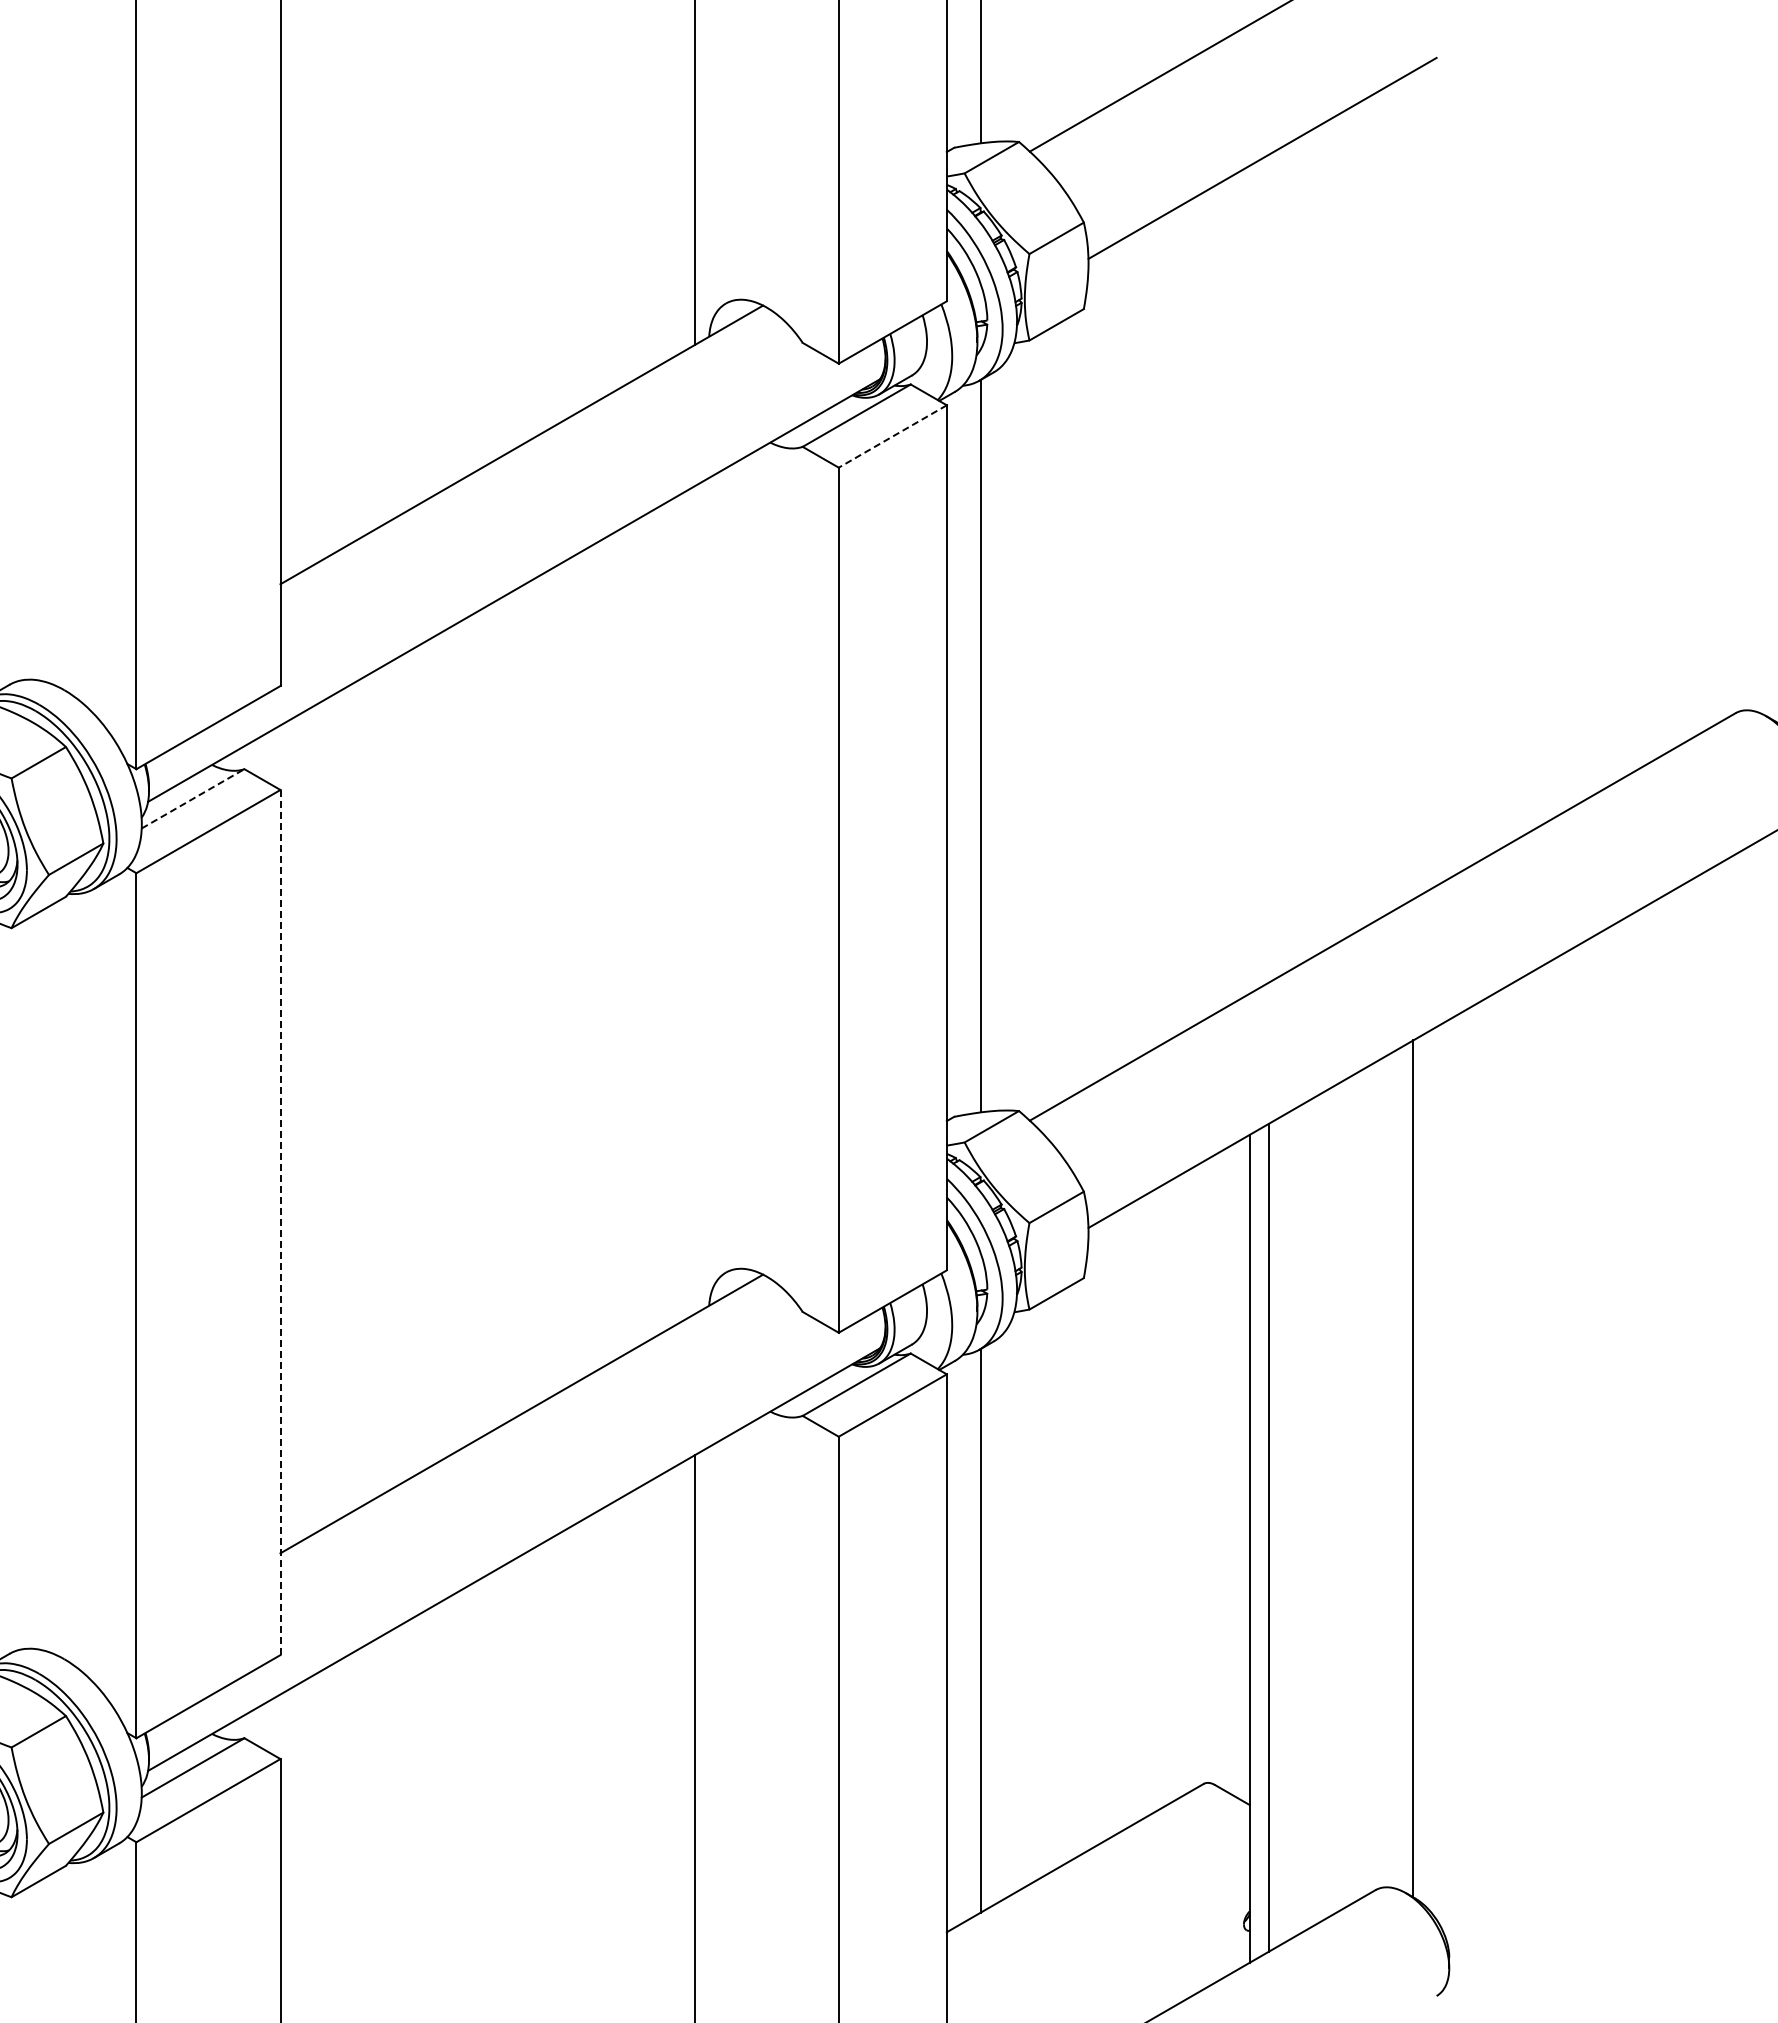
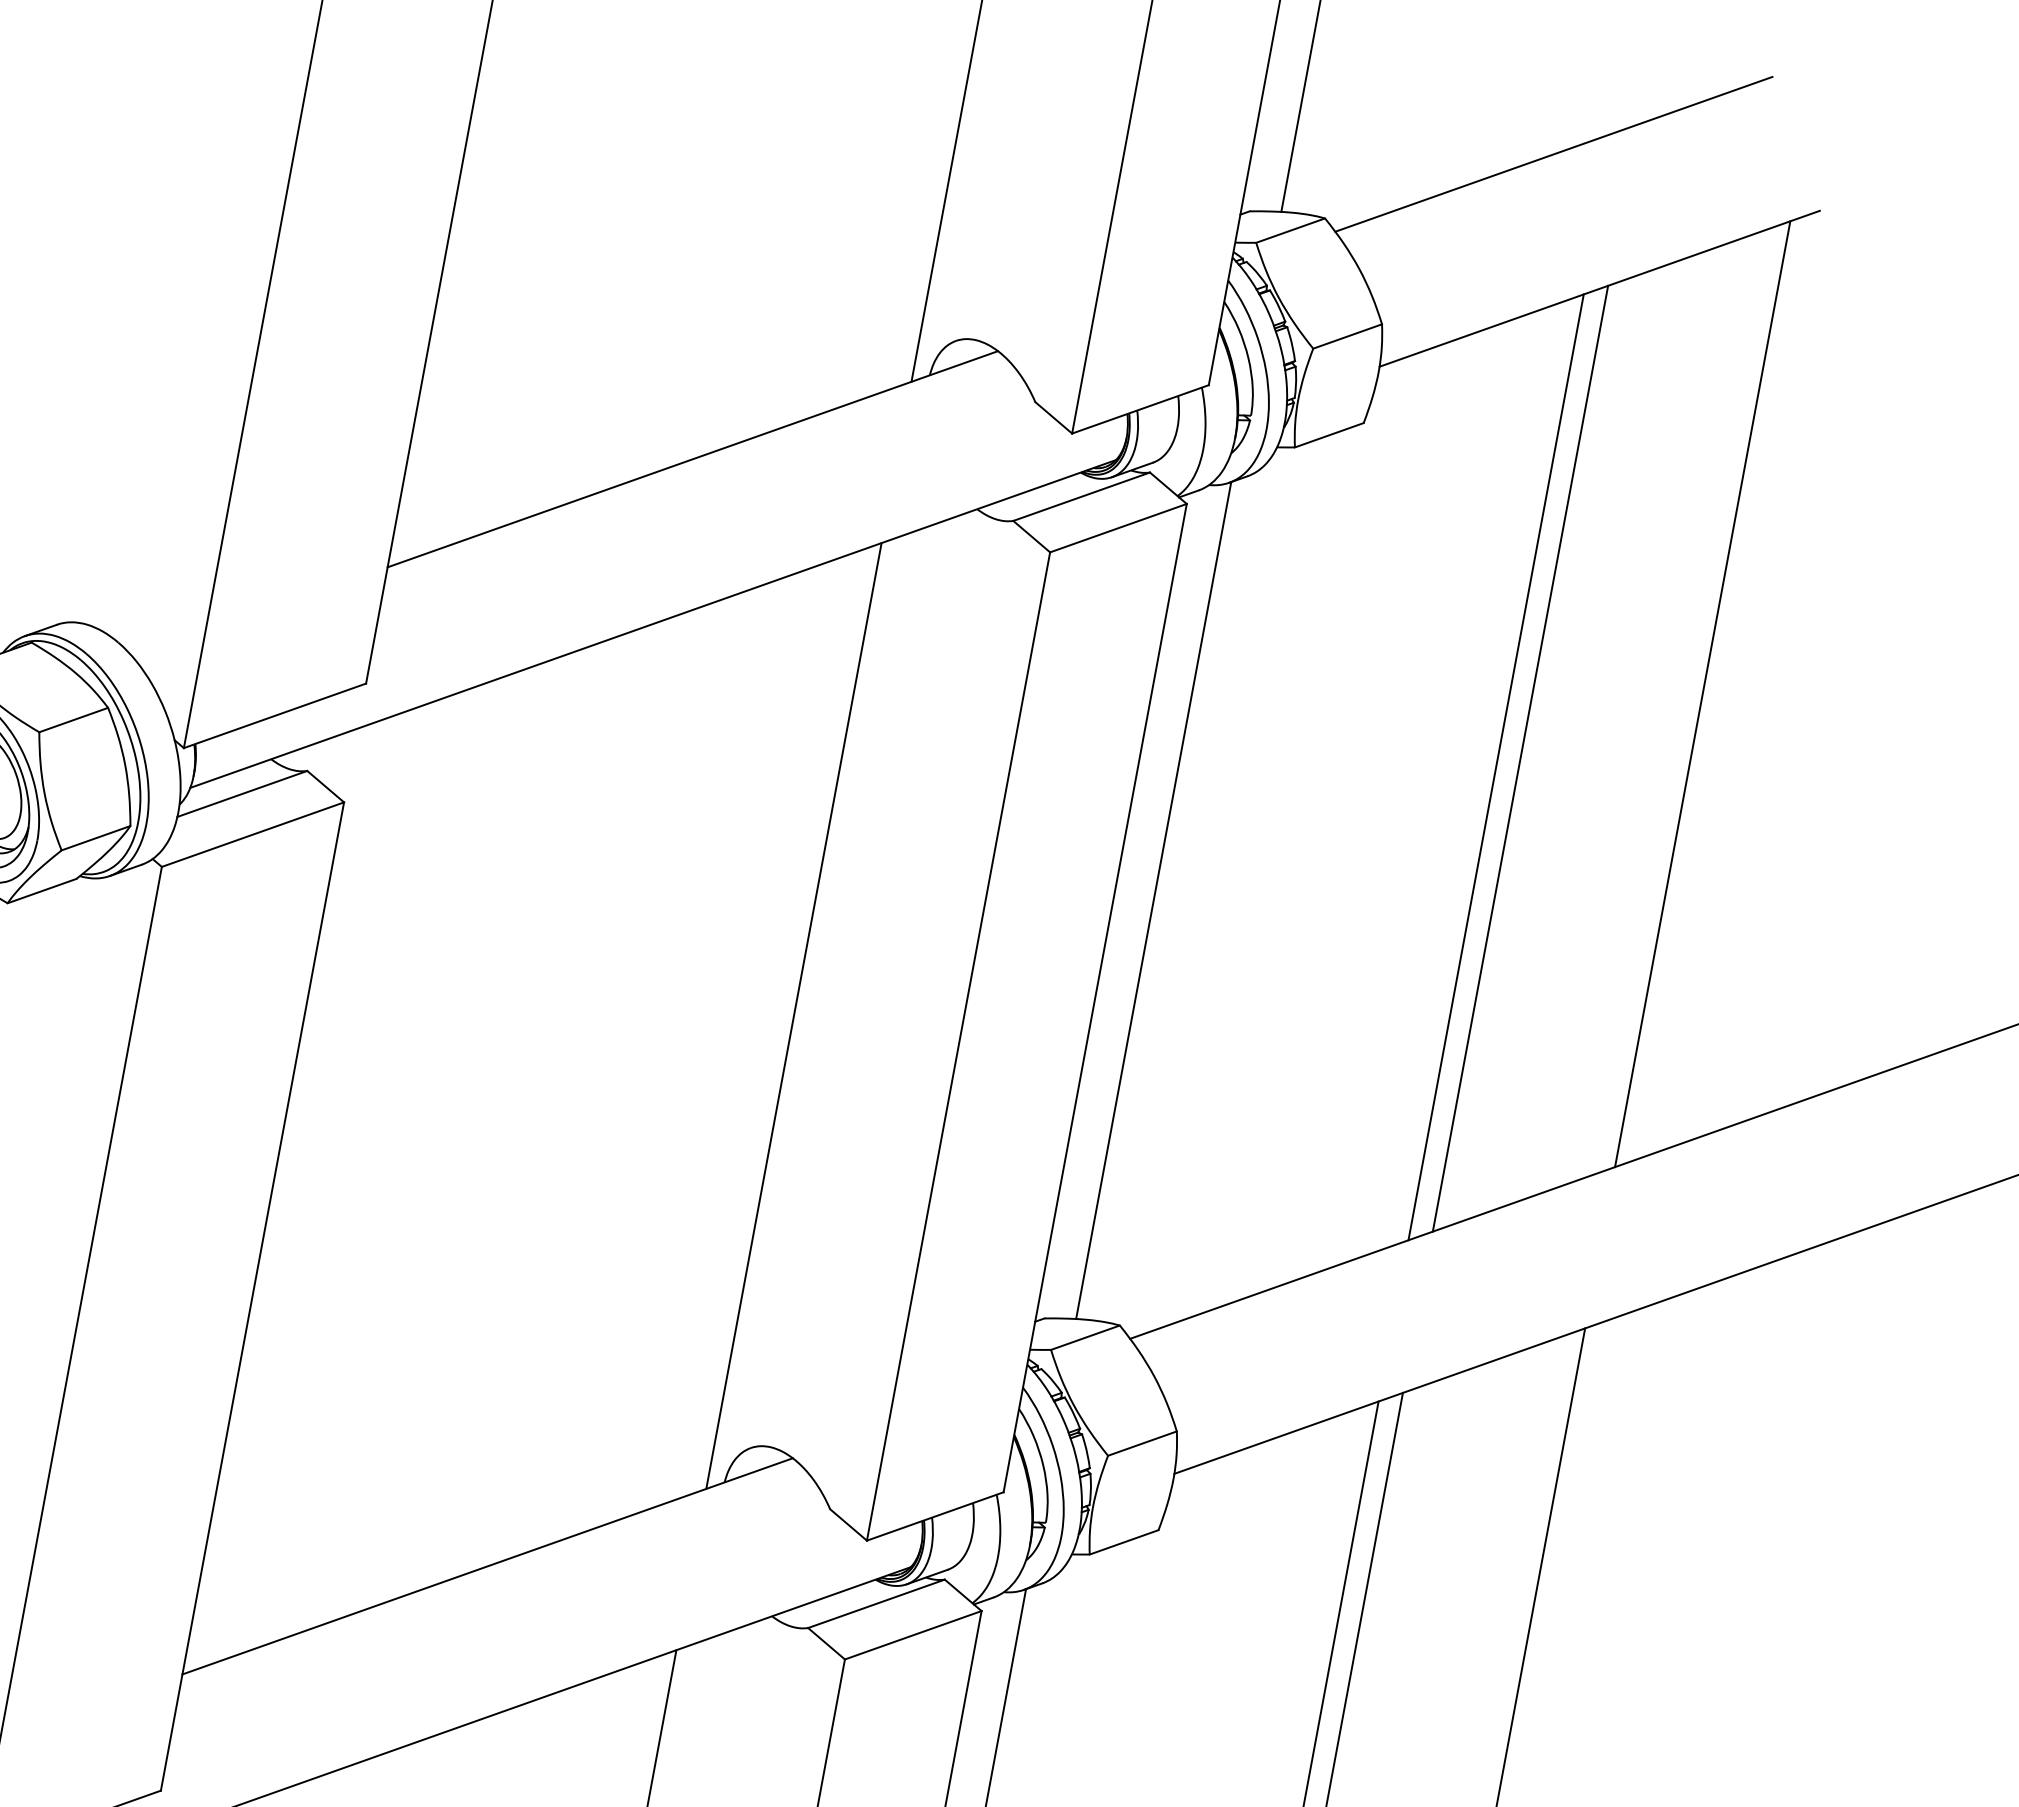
line: (892, 436) -> (1118, 528), dashed -> solid
line: (1413, 485) -> (1702, 694), added
line: (1269, 568) -> (1520, 758), added
line: (1249, 579) -> (1495, 767), added
line: (193, 798) -> (242, 793), dashed -> solid
line: (694, 900) -> (793, 1016), added
line: (280, 1222) -> (252, 1296), dashed -> solid

